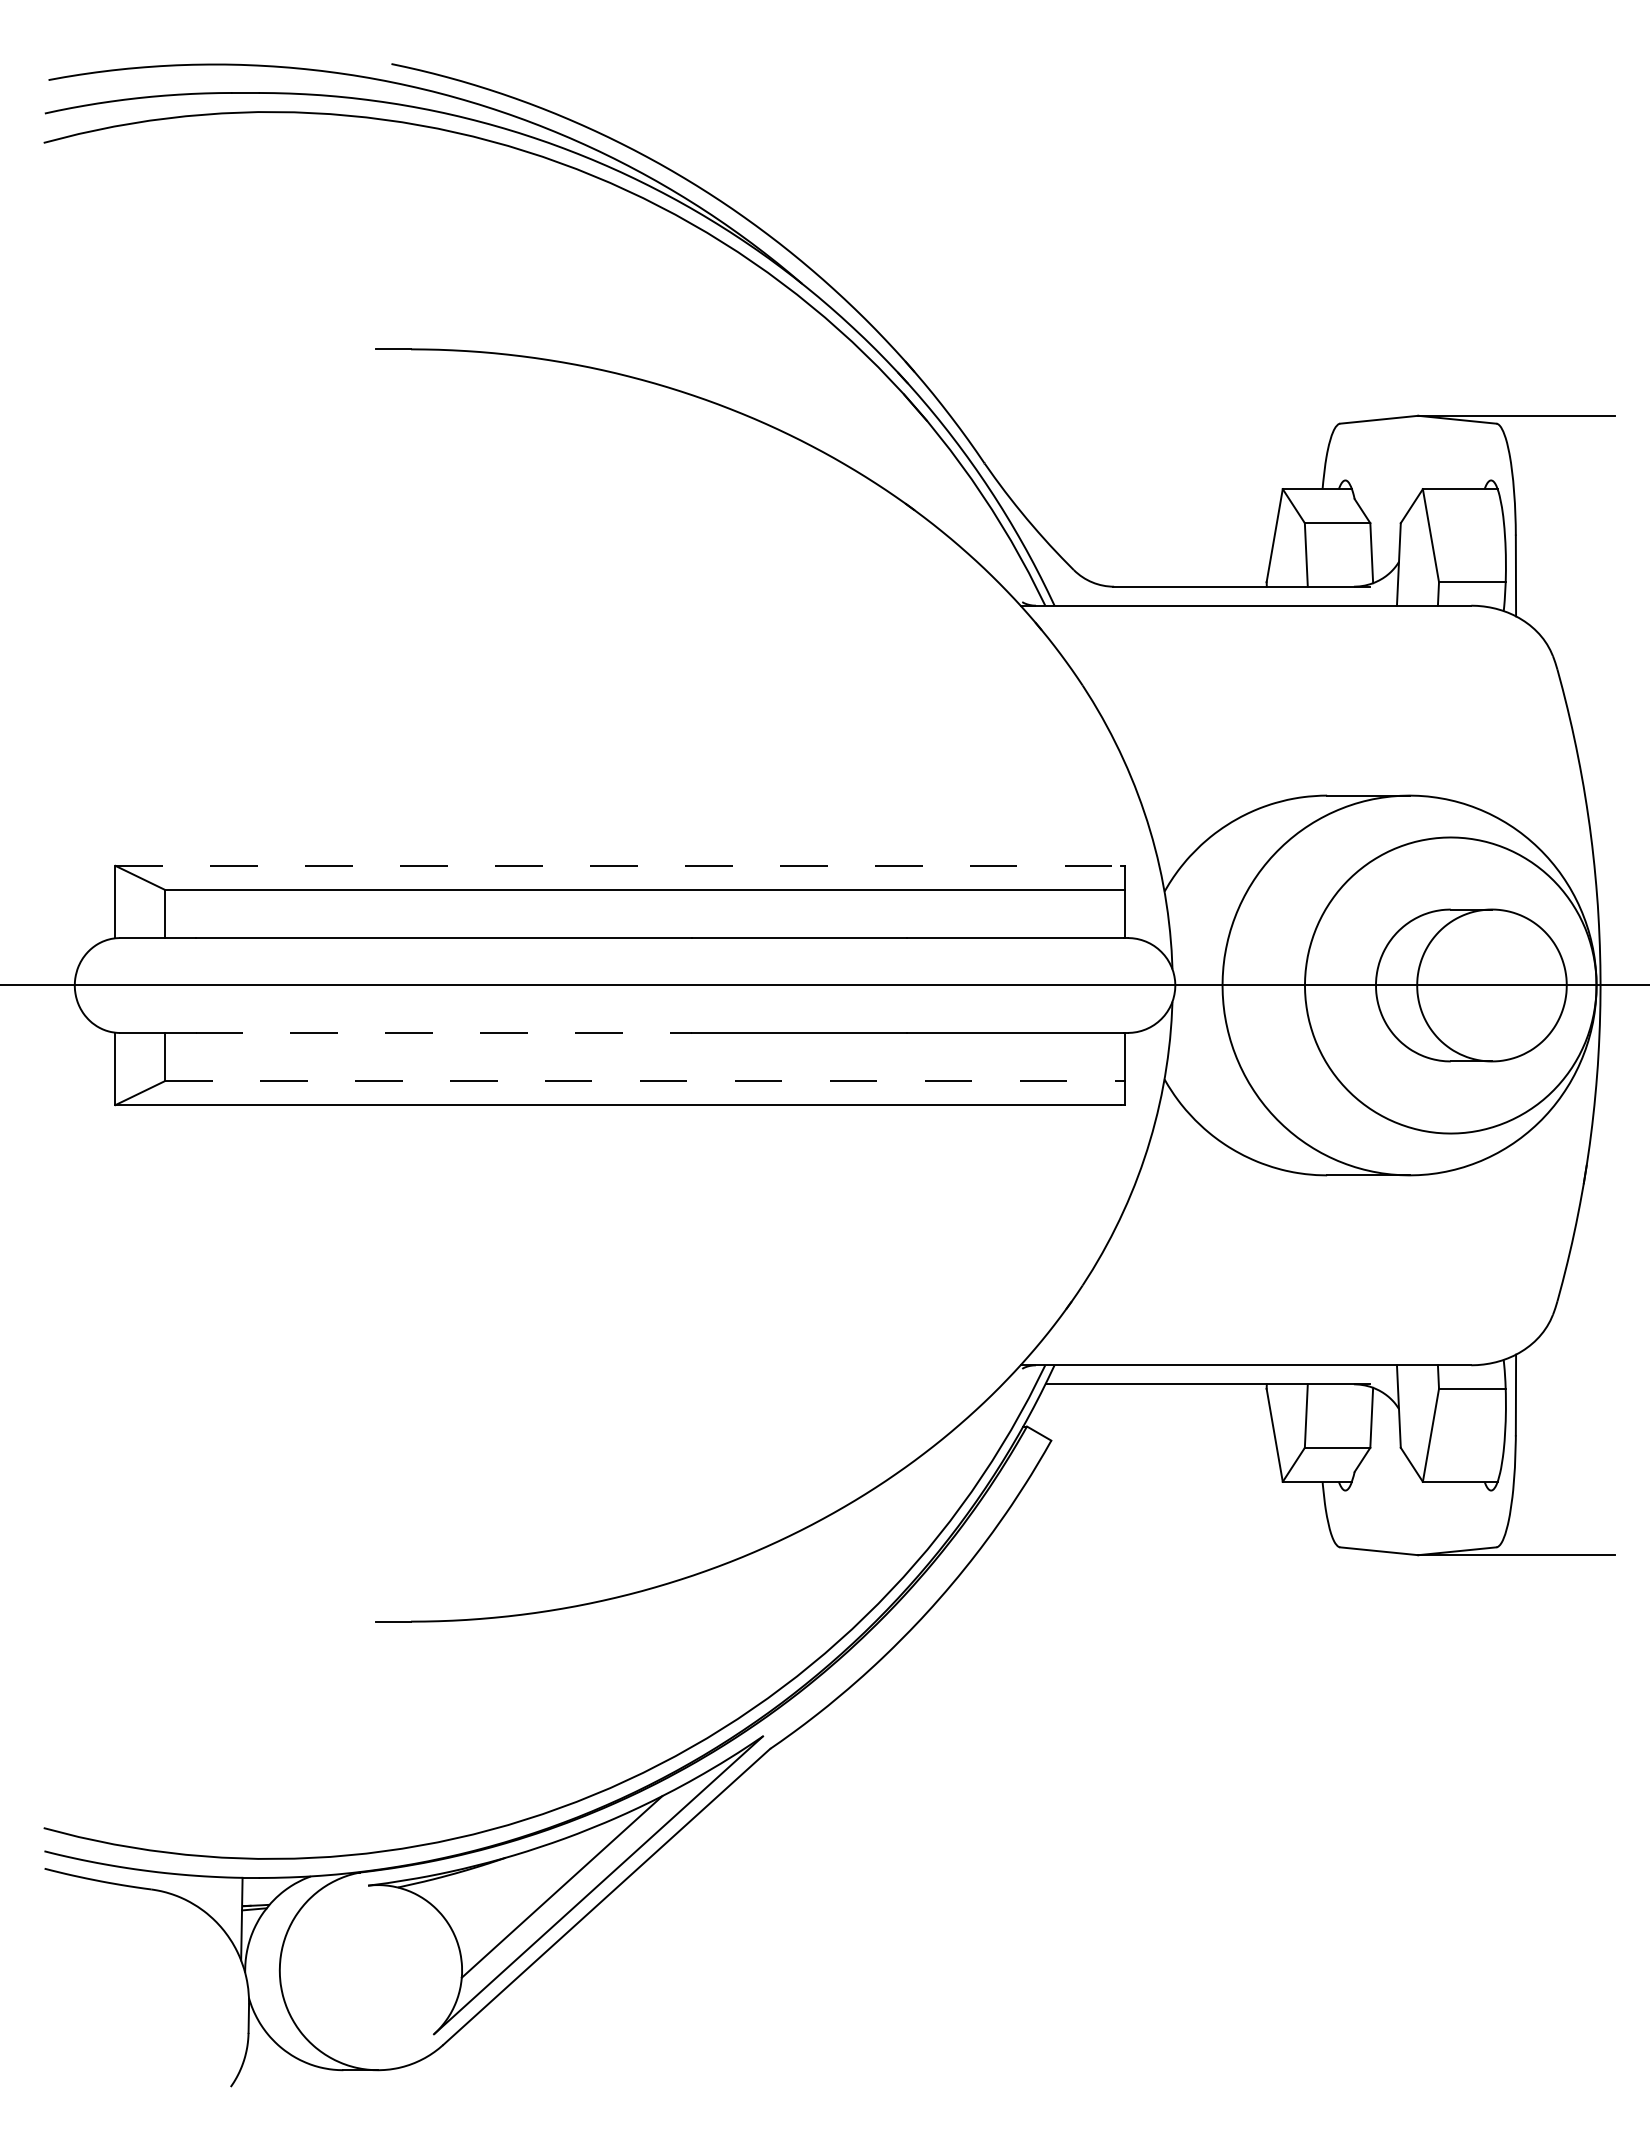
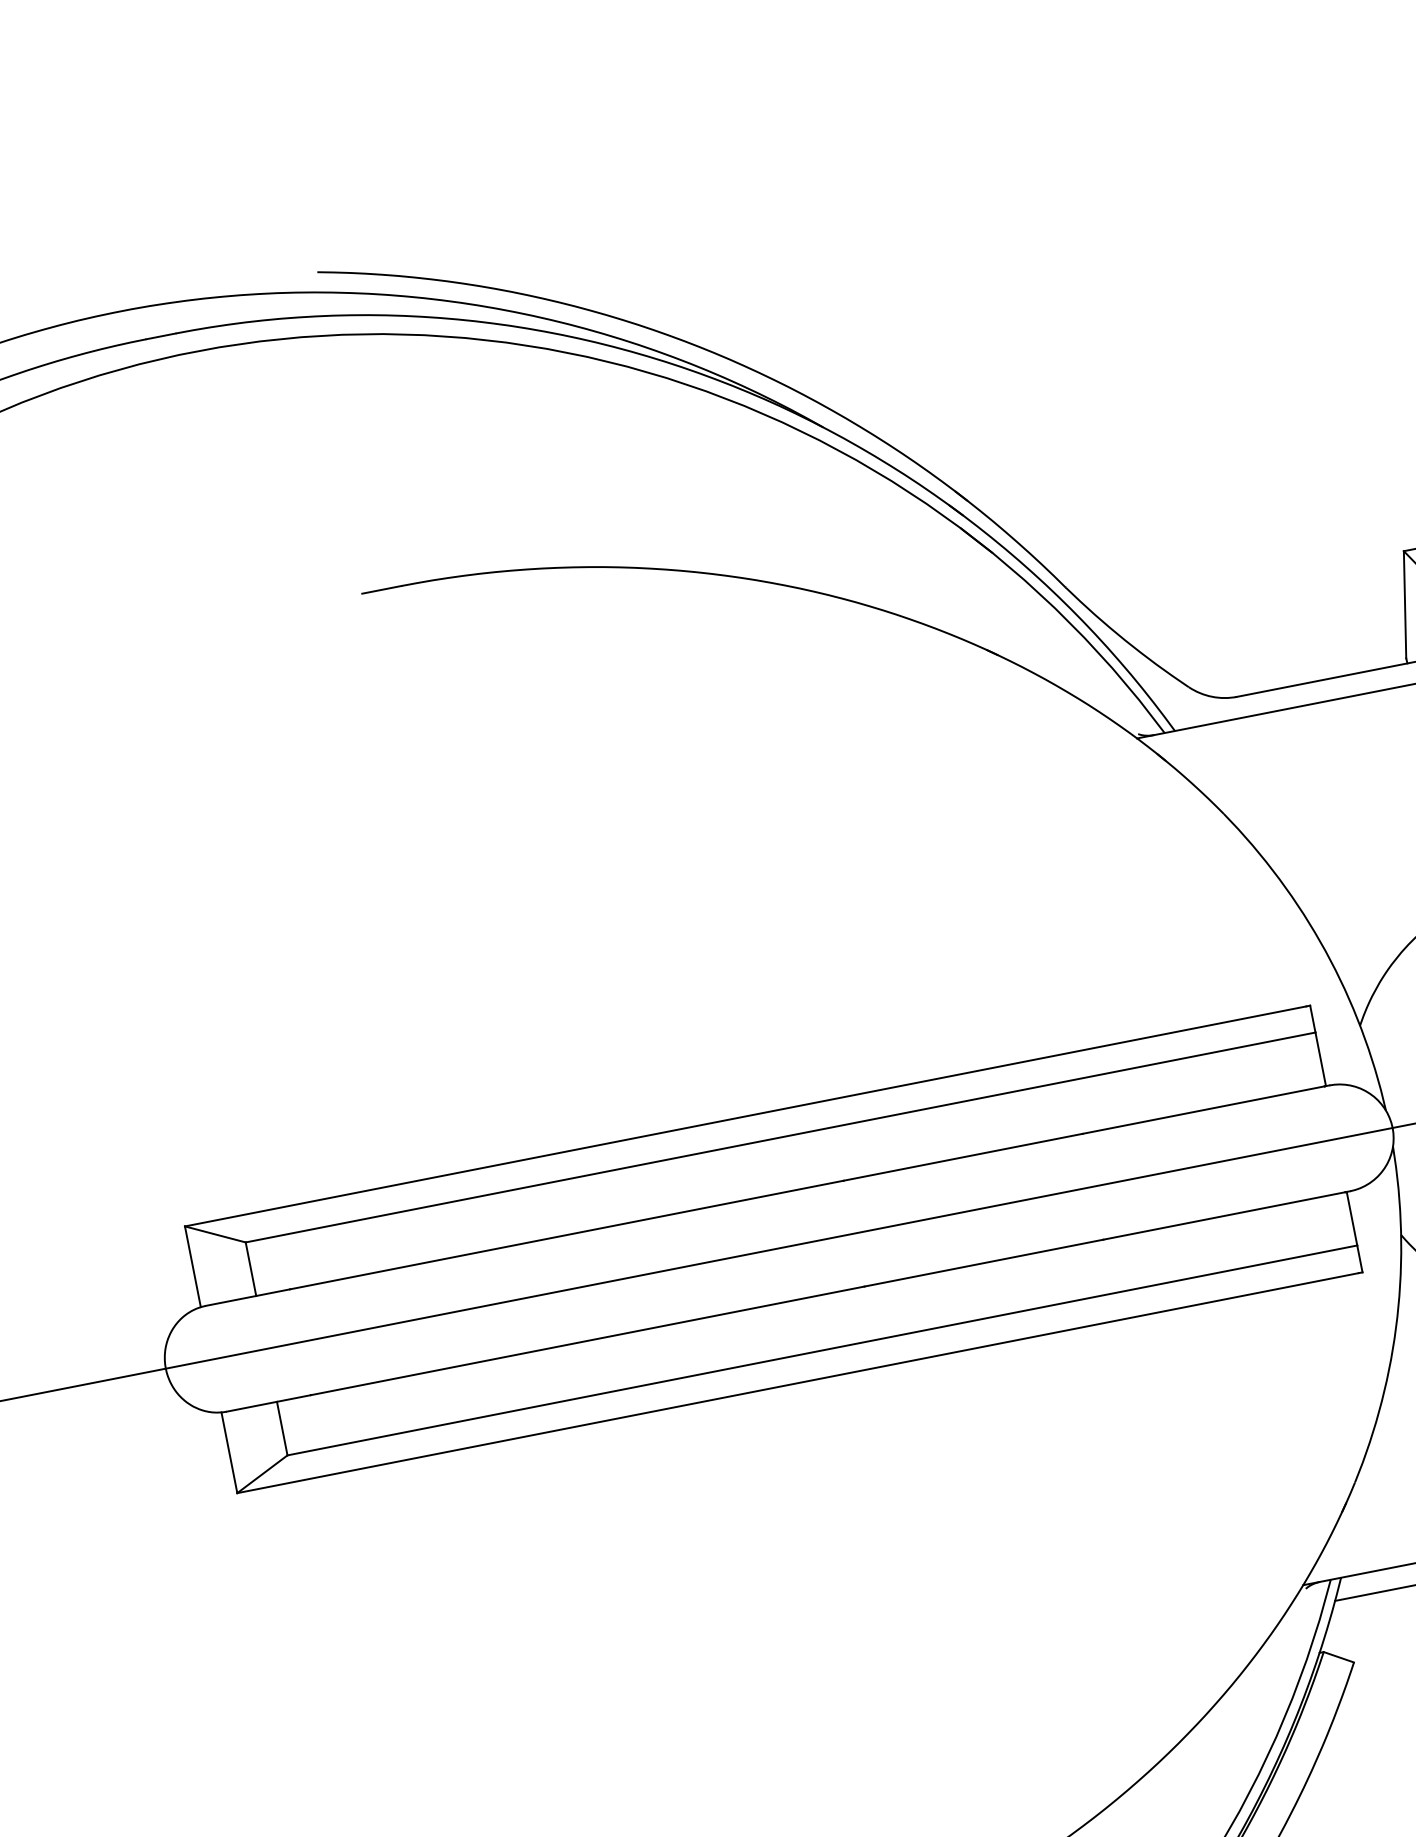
line: (618, 865) -> (745, 1116), dashed -> solid
line: (444, 1032) -> (588, 1340), dashed -> solid
line: (645, 1081) -> (823, 1350), dashed -> solid

